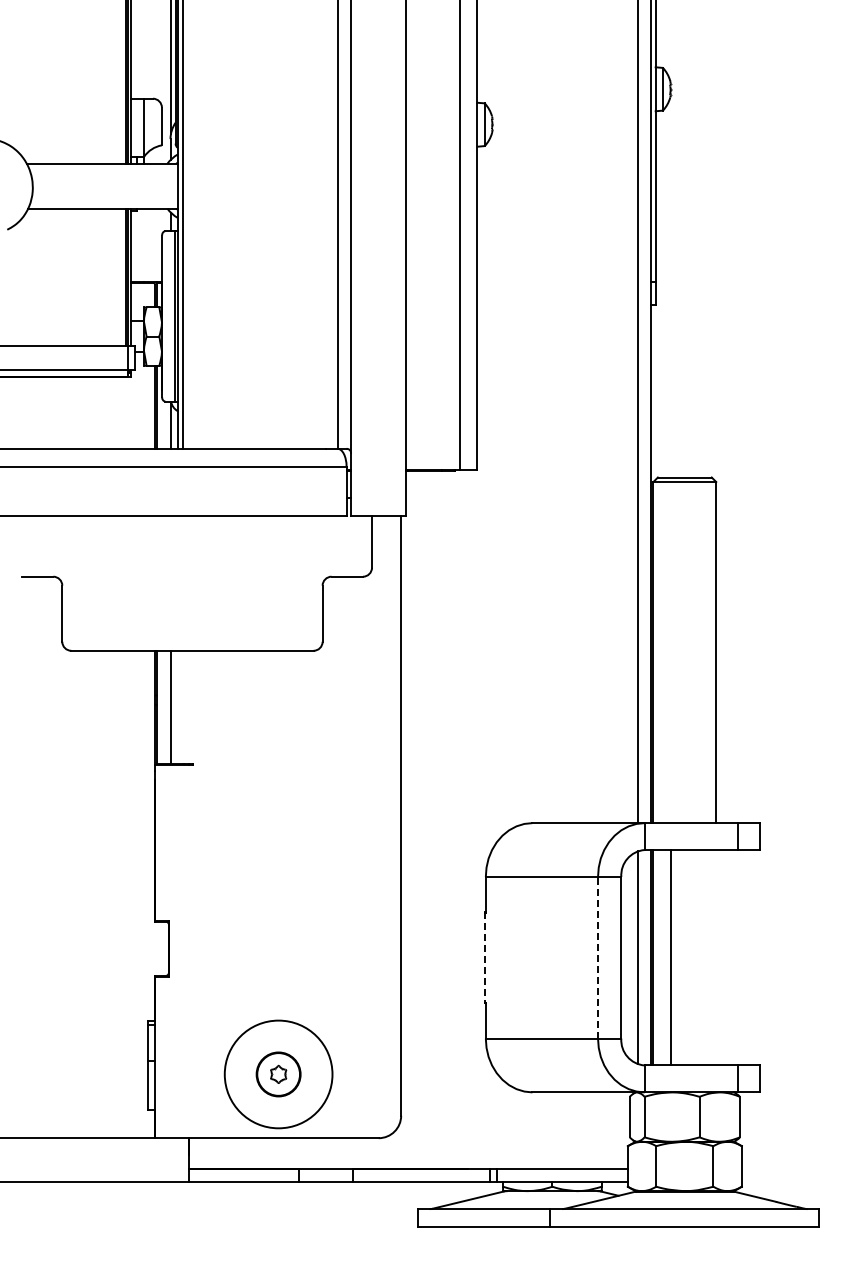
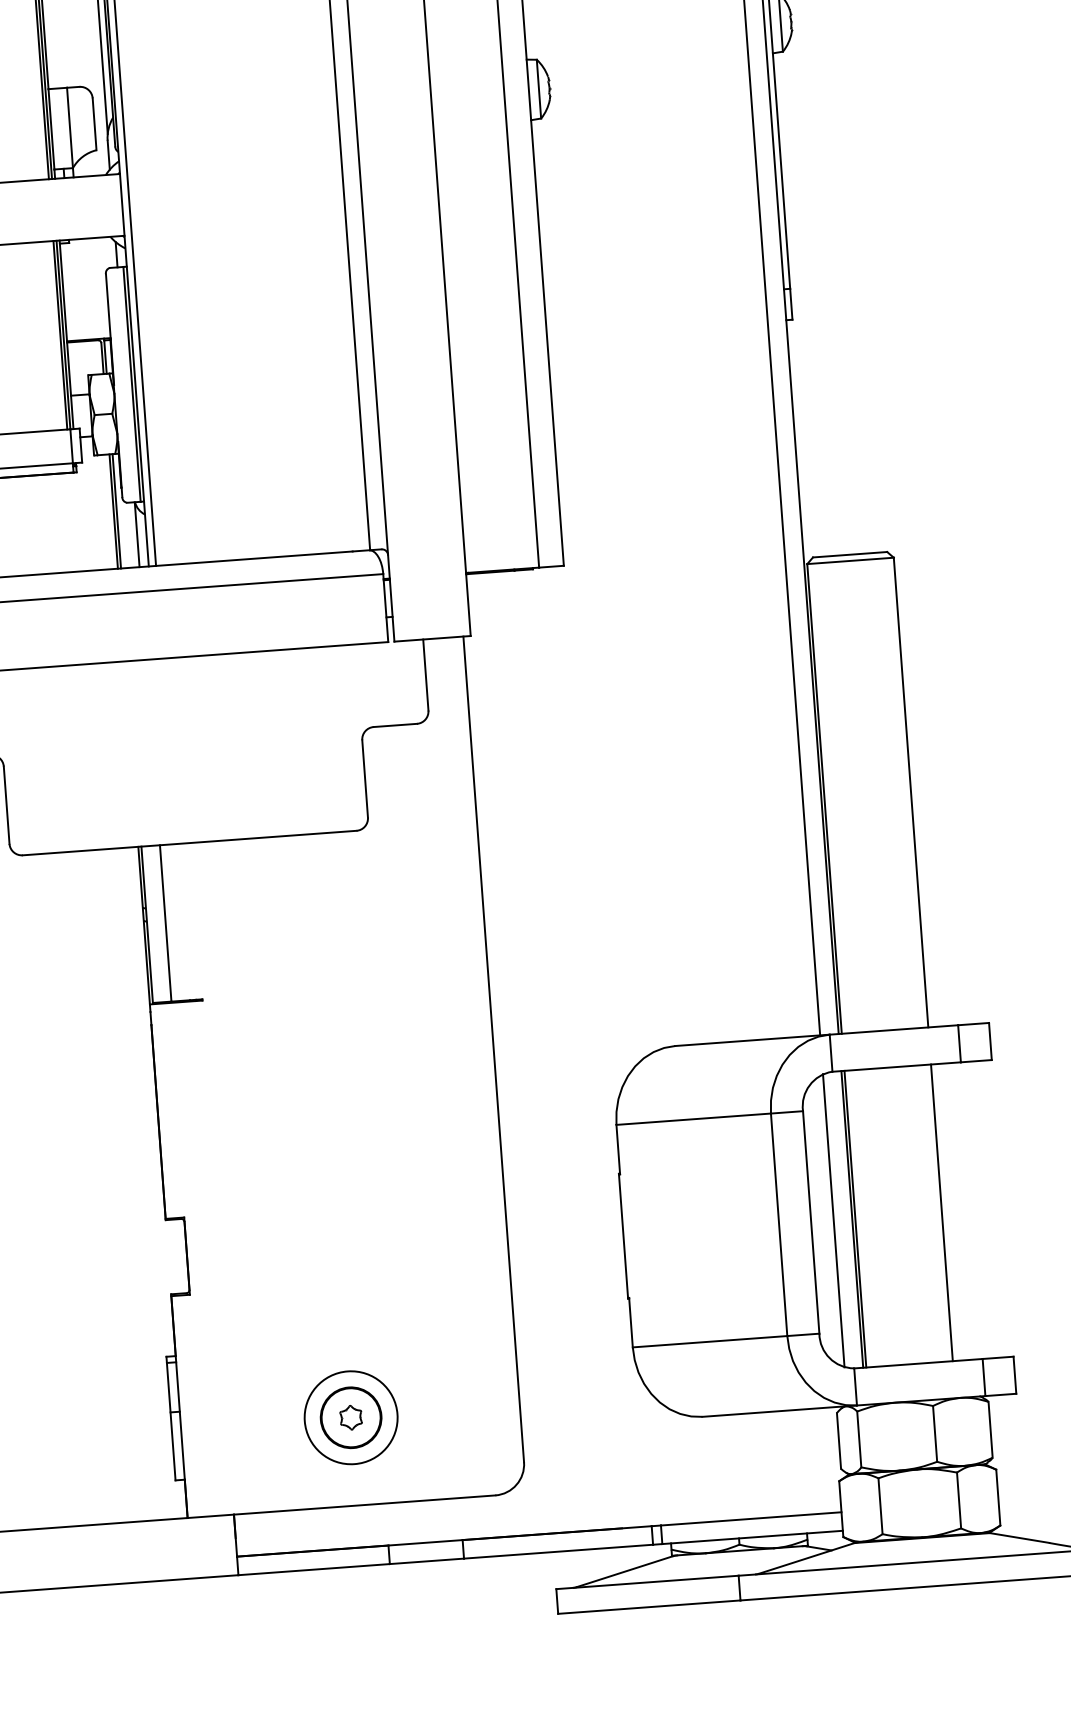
line: (598, 957) -> (779, 1224), dashed -> solid
line: (671, 957) -> (942, 1212), moved
line: (485, 958) -> (624, 1237), dashed -> solid
circle: (278, 1074) -> (350, 1417), size x0.62

